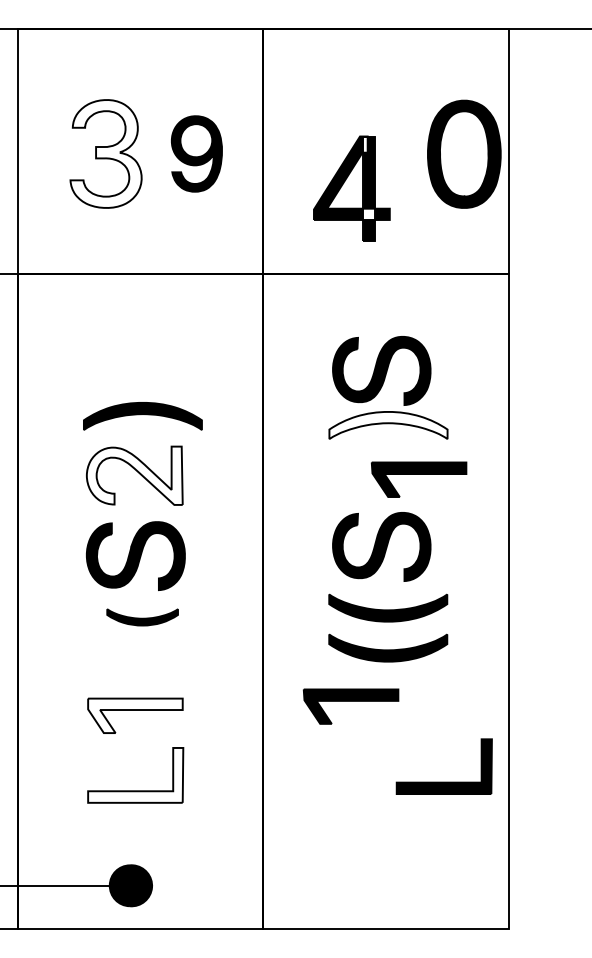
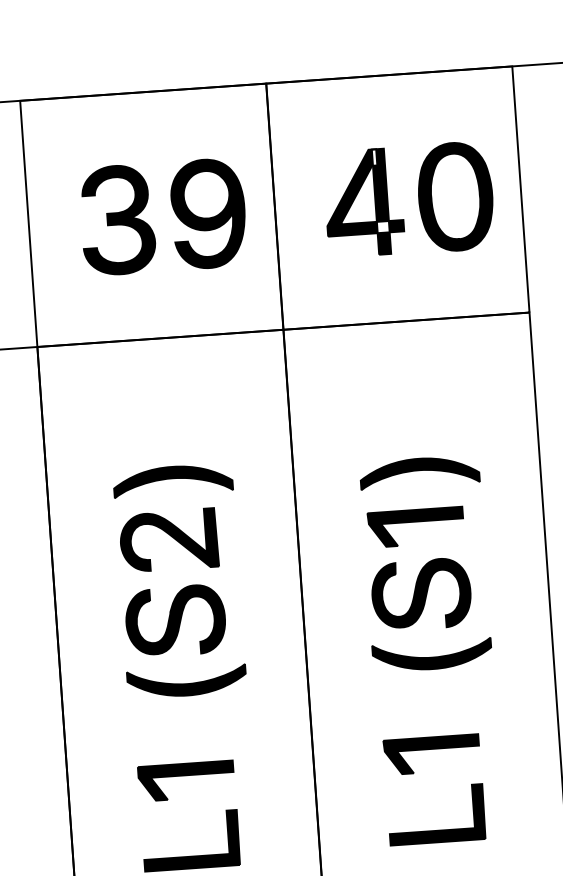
fill: (105, 153) -> (117, 219), added
part: (196, 153) -> (208, 213), size x1.43
part: (464, 153) -> (455, 196), moved
part: (351, 188) -> (363, 202), moved
part: (381, 370) -> (408, 417), removed
fill: (388, 425) -> (419, 472), added
fill: (134, 475) -> (168, 540), added
part: (418, 479) -> (415, 527), moved
part: (142, 617) -> (186, 682), size x1.67
part: (388, 647) -> (435, 694), removed
part: (350, 706) -> (431, 754), moved
fill: (135, 715) -> (186, 780), added
fill: (135, 774) -> (190, 839), added
part: (443, 781) -> (436, 829), moved

